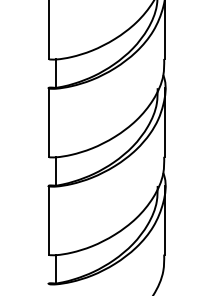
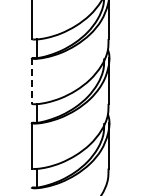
line: (49, 123) -> (32, 81), solid -> dashed

